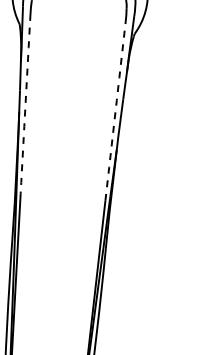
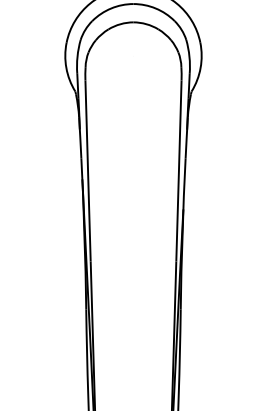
arc: (26, 103) -> (88, 170), dashed -> solid
arc: (115, 110) -> (178, 170), dashed -> solid

